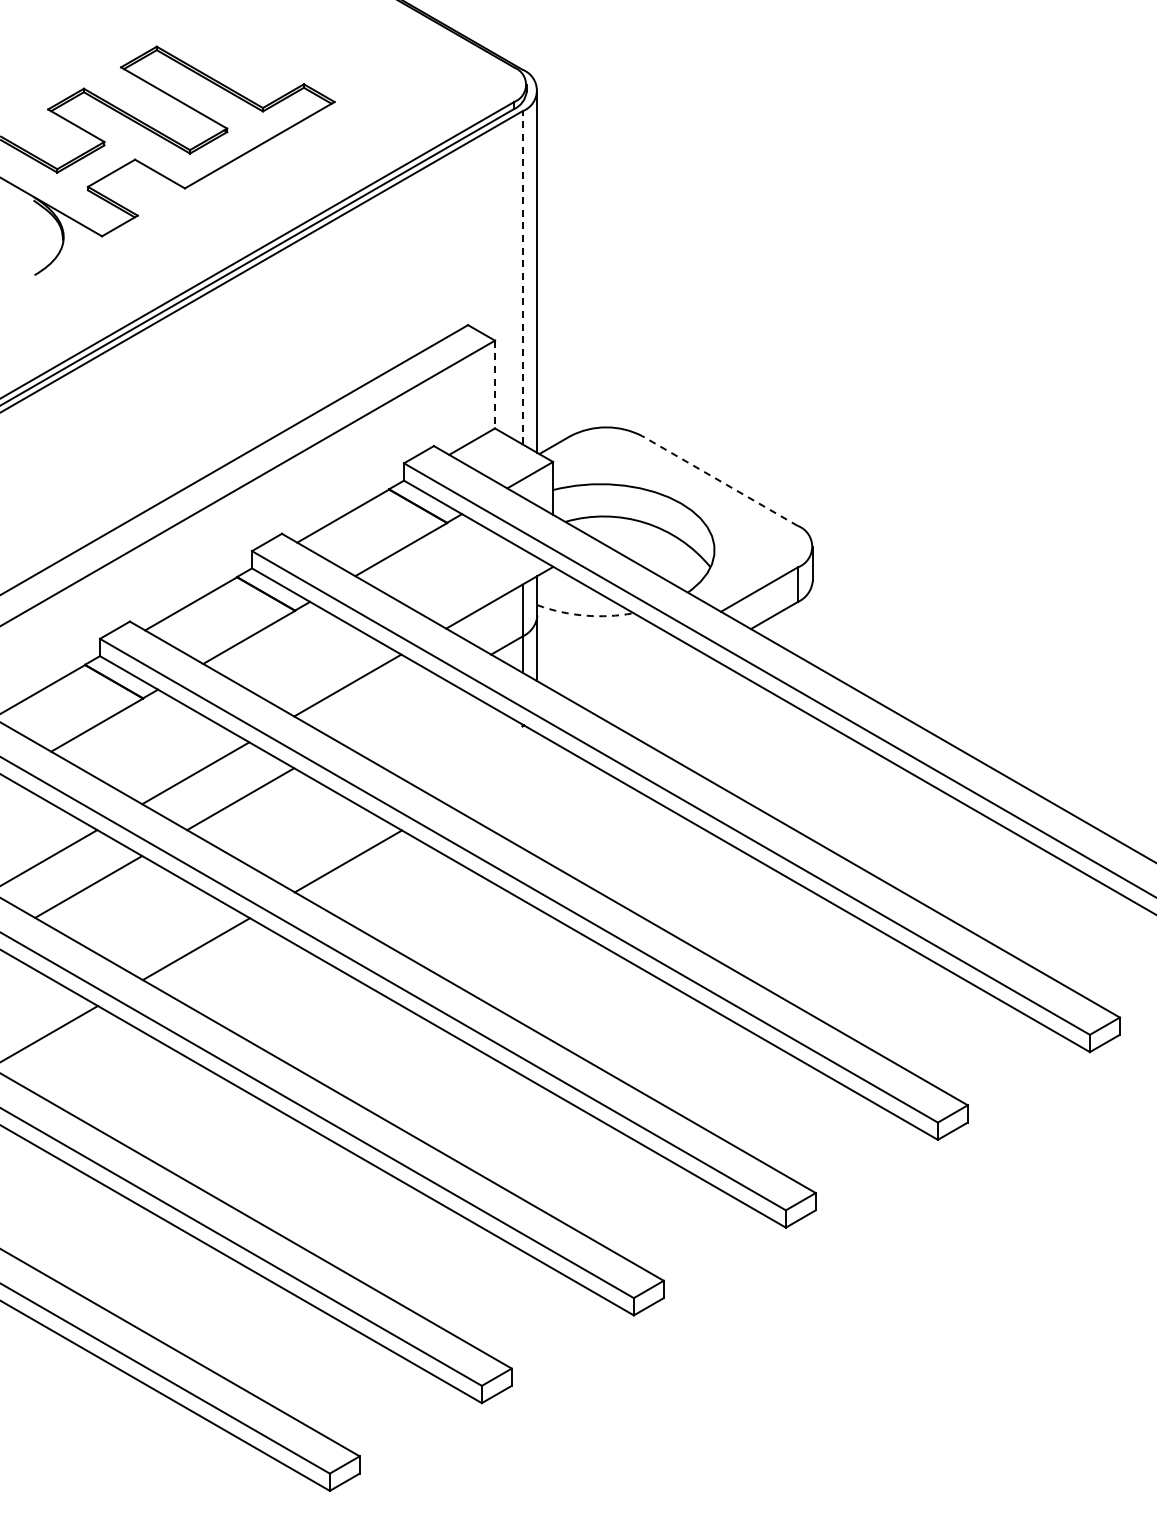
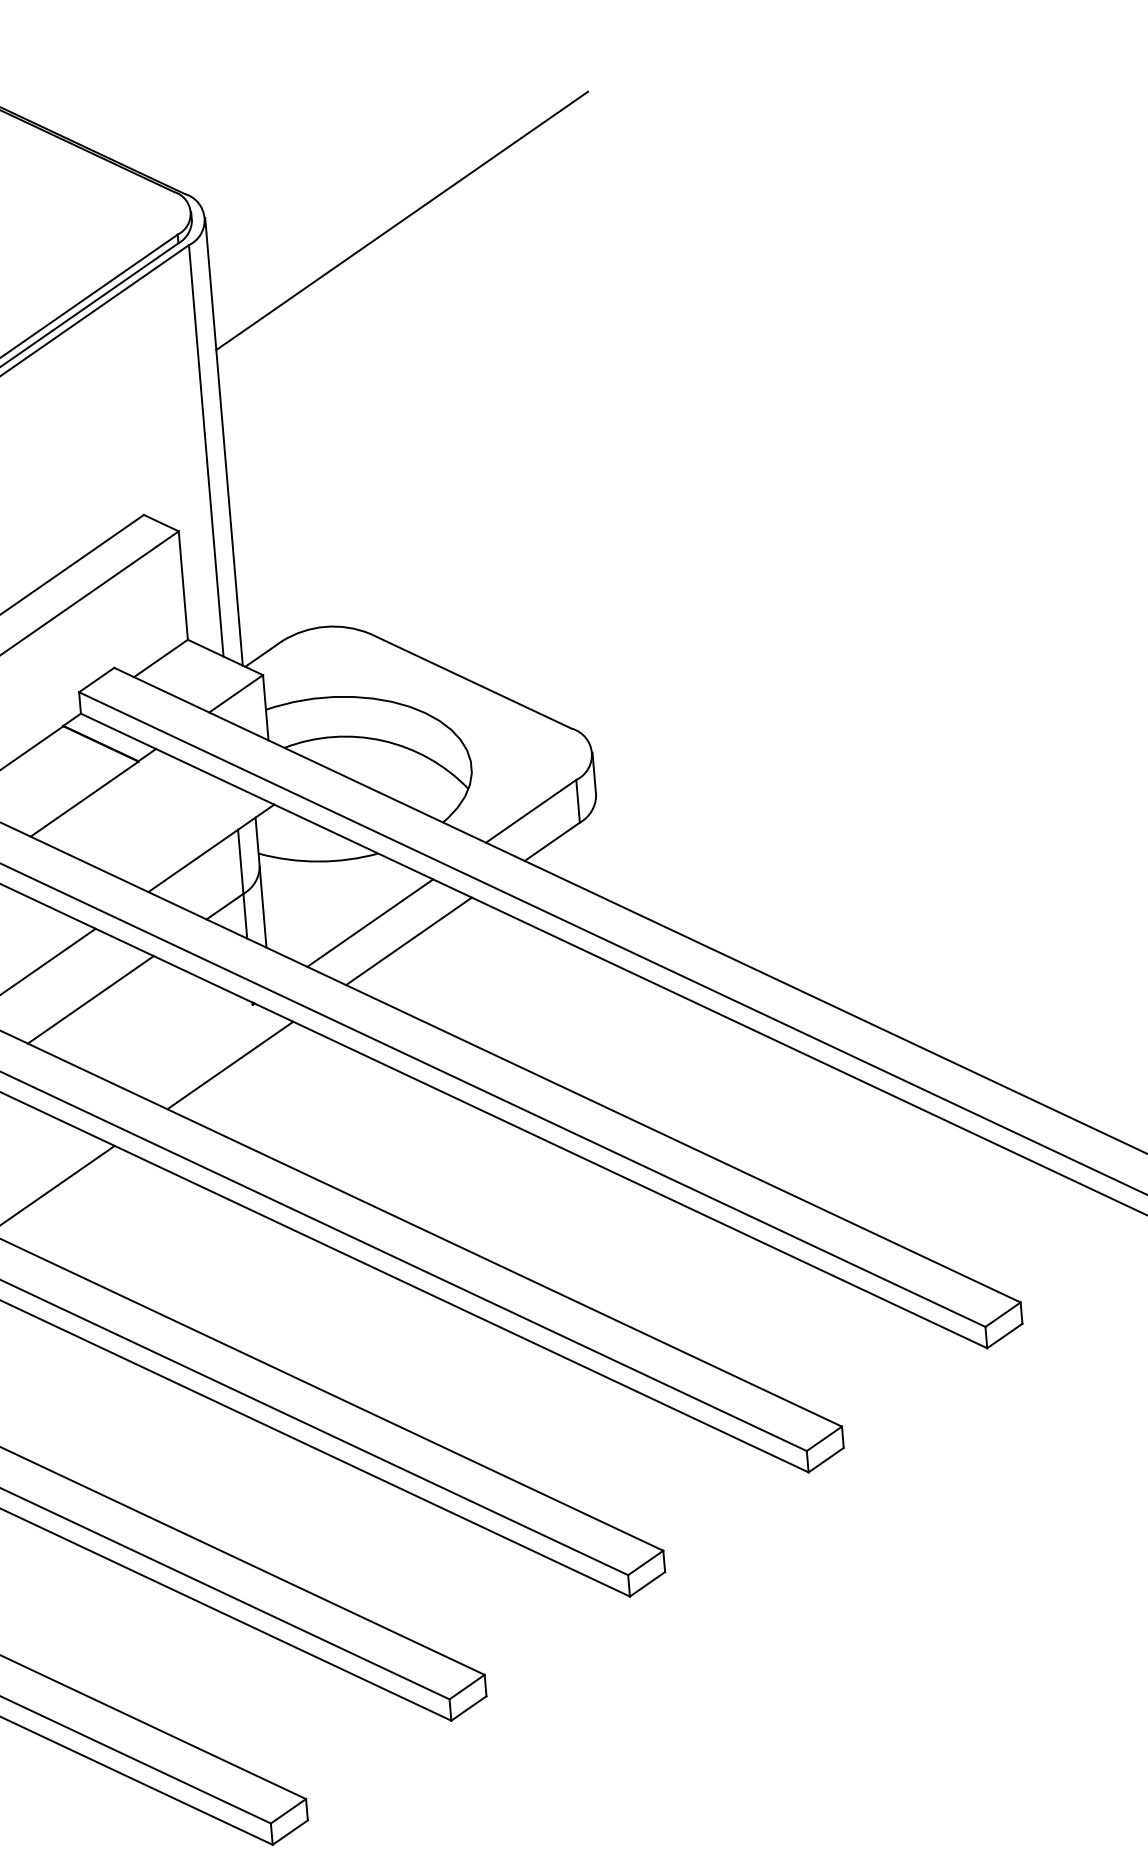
line: (695, 105) -> (401, 220), added
line: (522, 277) -> (206, 450), dashed -> solid
line: (495, 384) -> (183, 585), dashed -> solid
line: (720, 481) -> (471, 681), dashed -> solid
arc: (585, 615) -> (319, 861), dashed -> solid
line: (622, 668) -> (370, 922), added
line: (652, 685) -> (409, 940), added
line: (392, 711) -> (90, 999), added
line: (500, 773) -> (230, 1065), added

